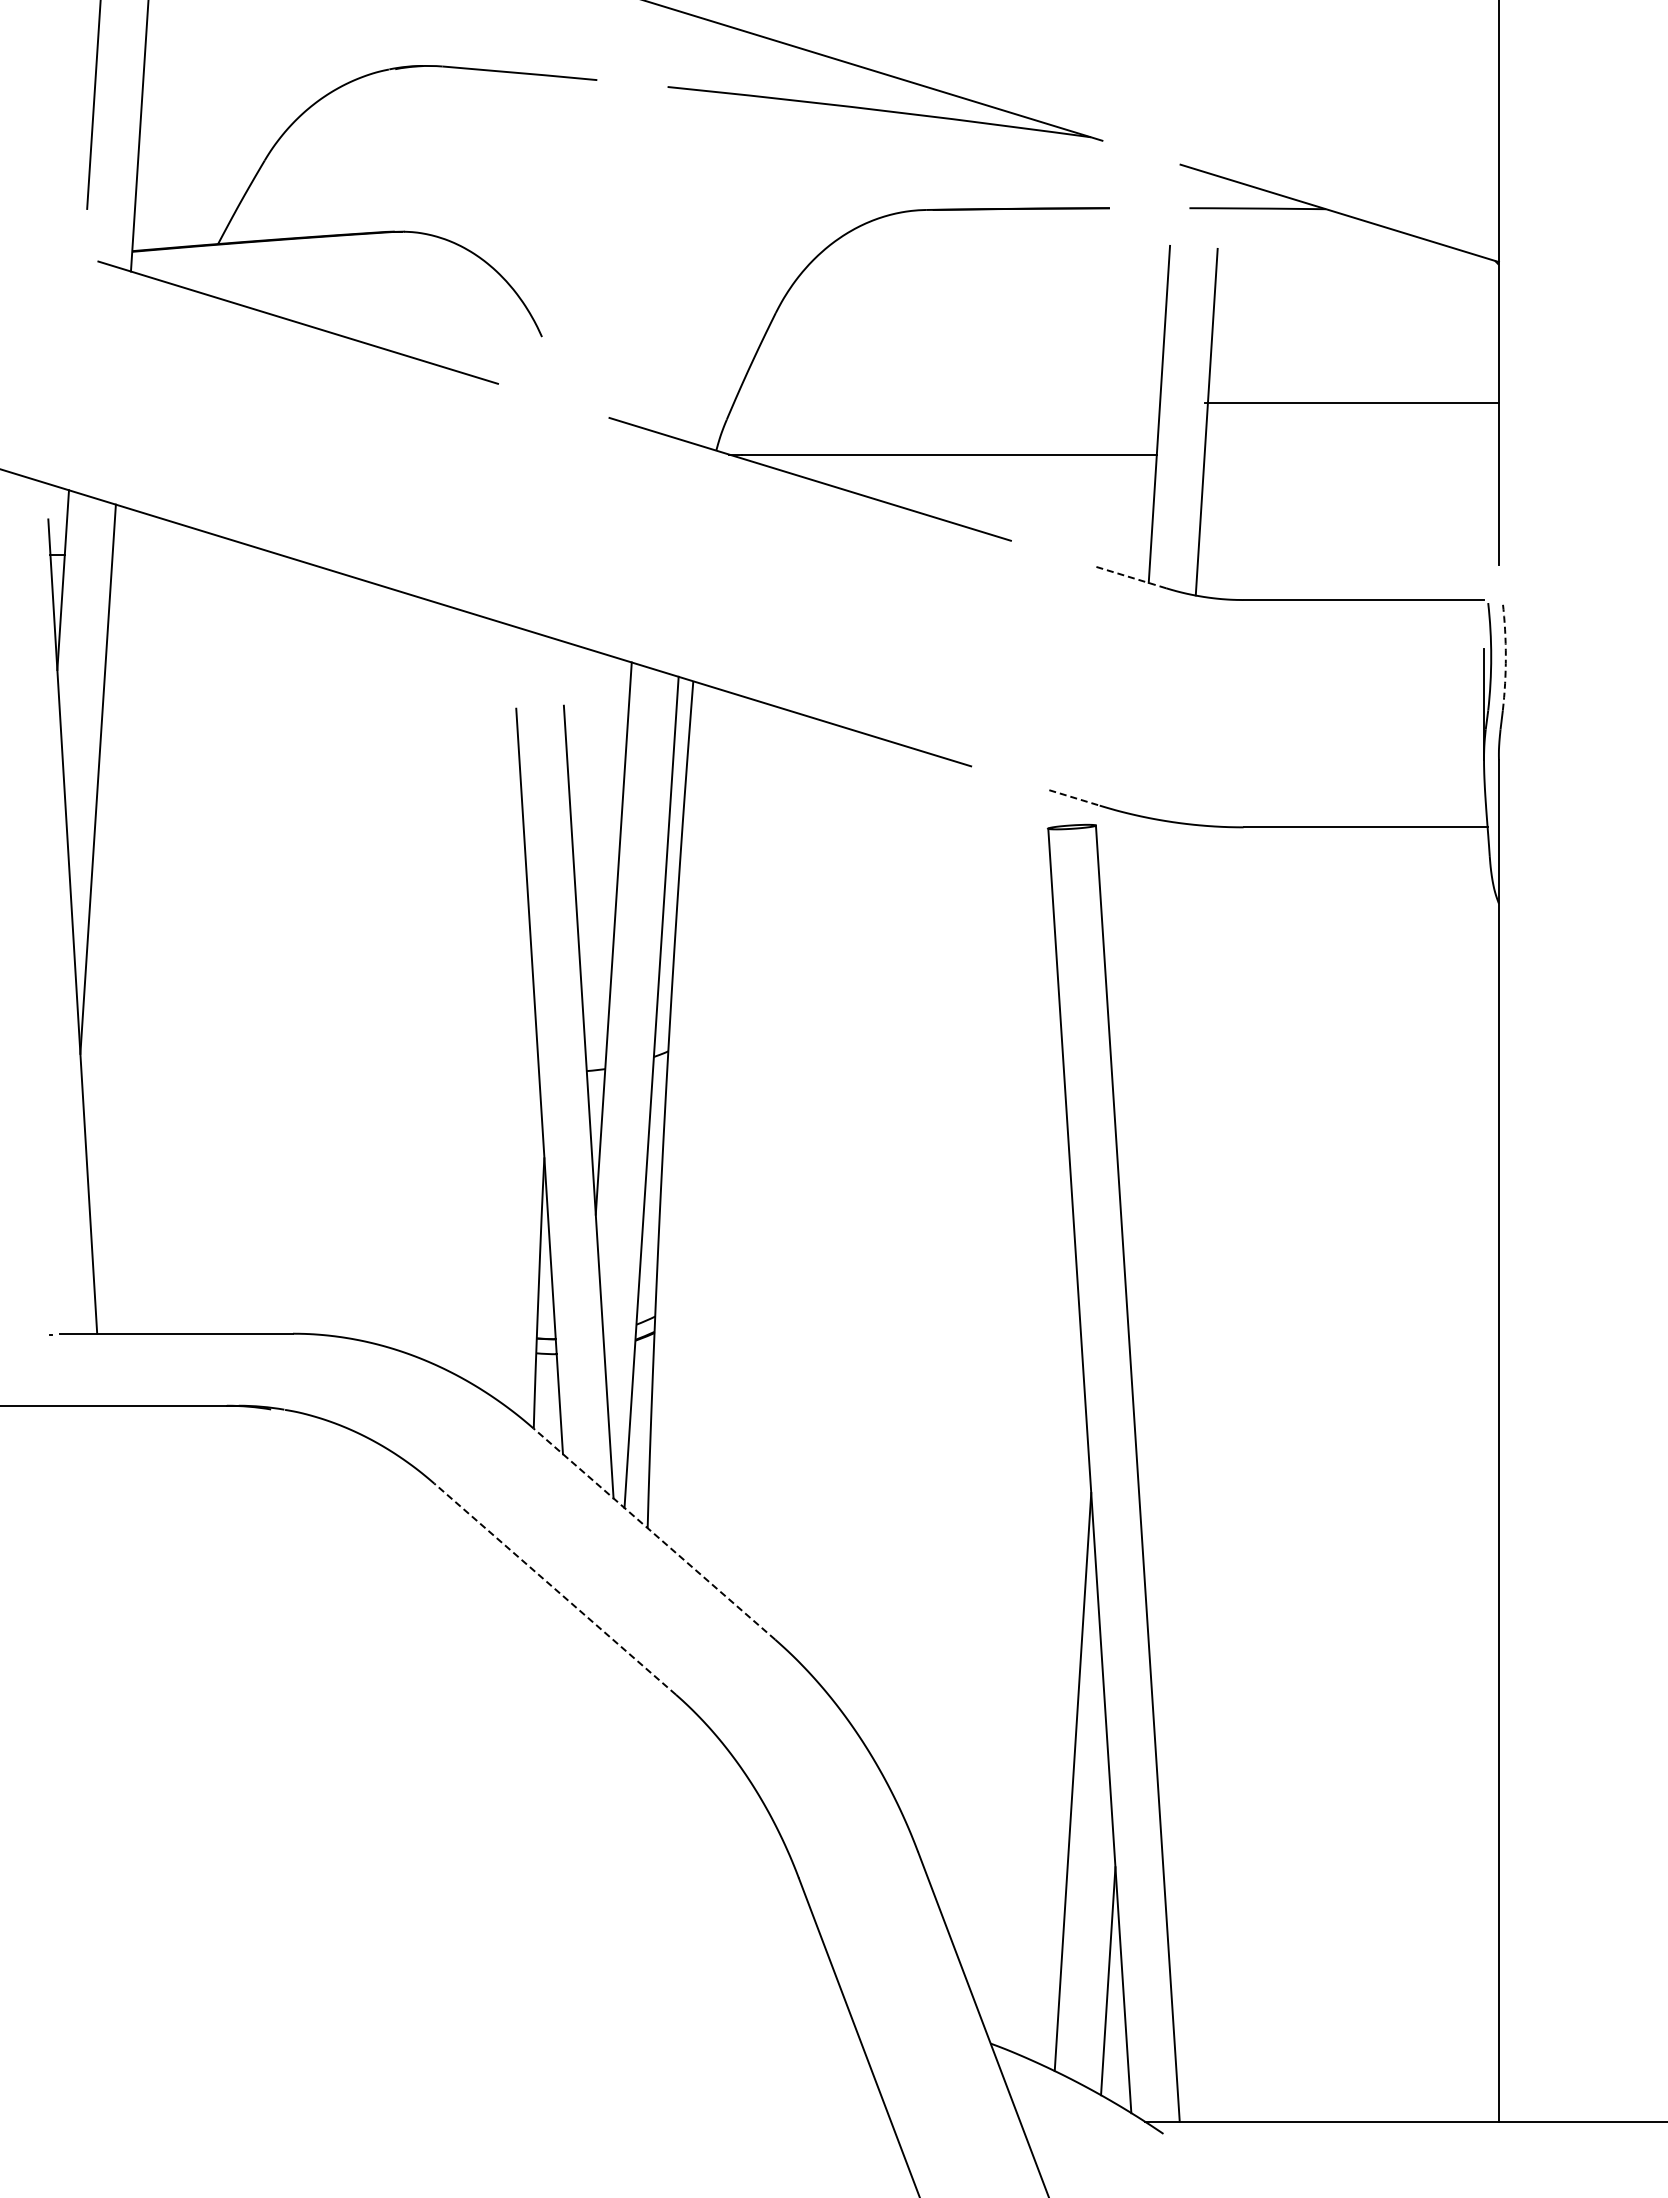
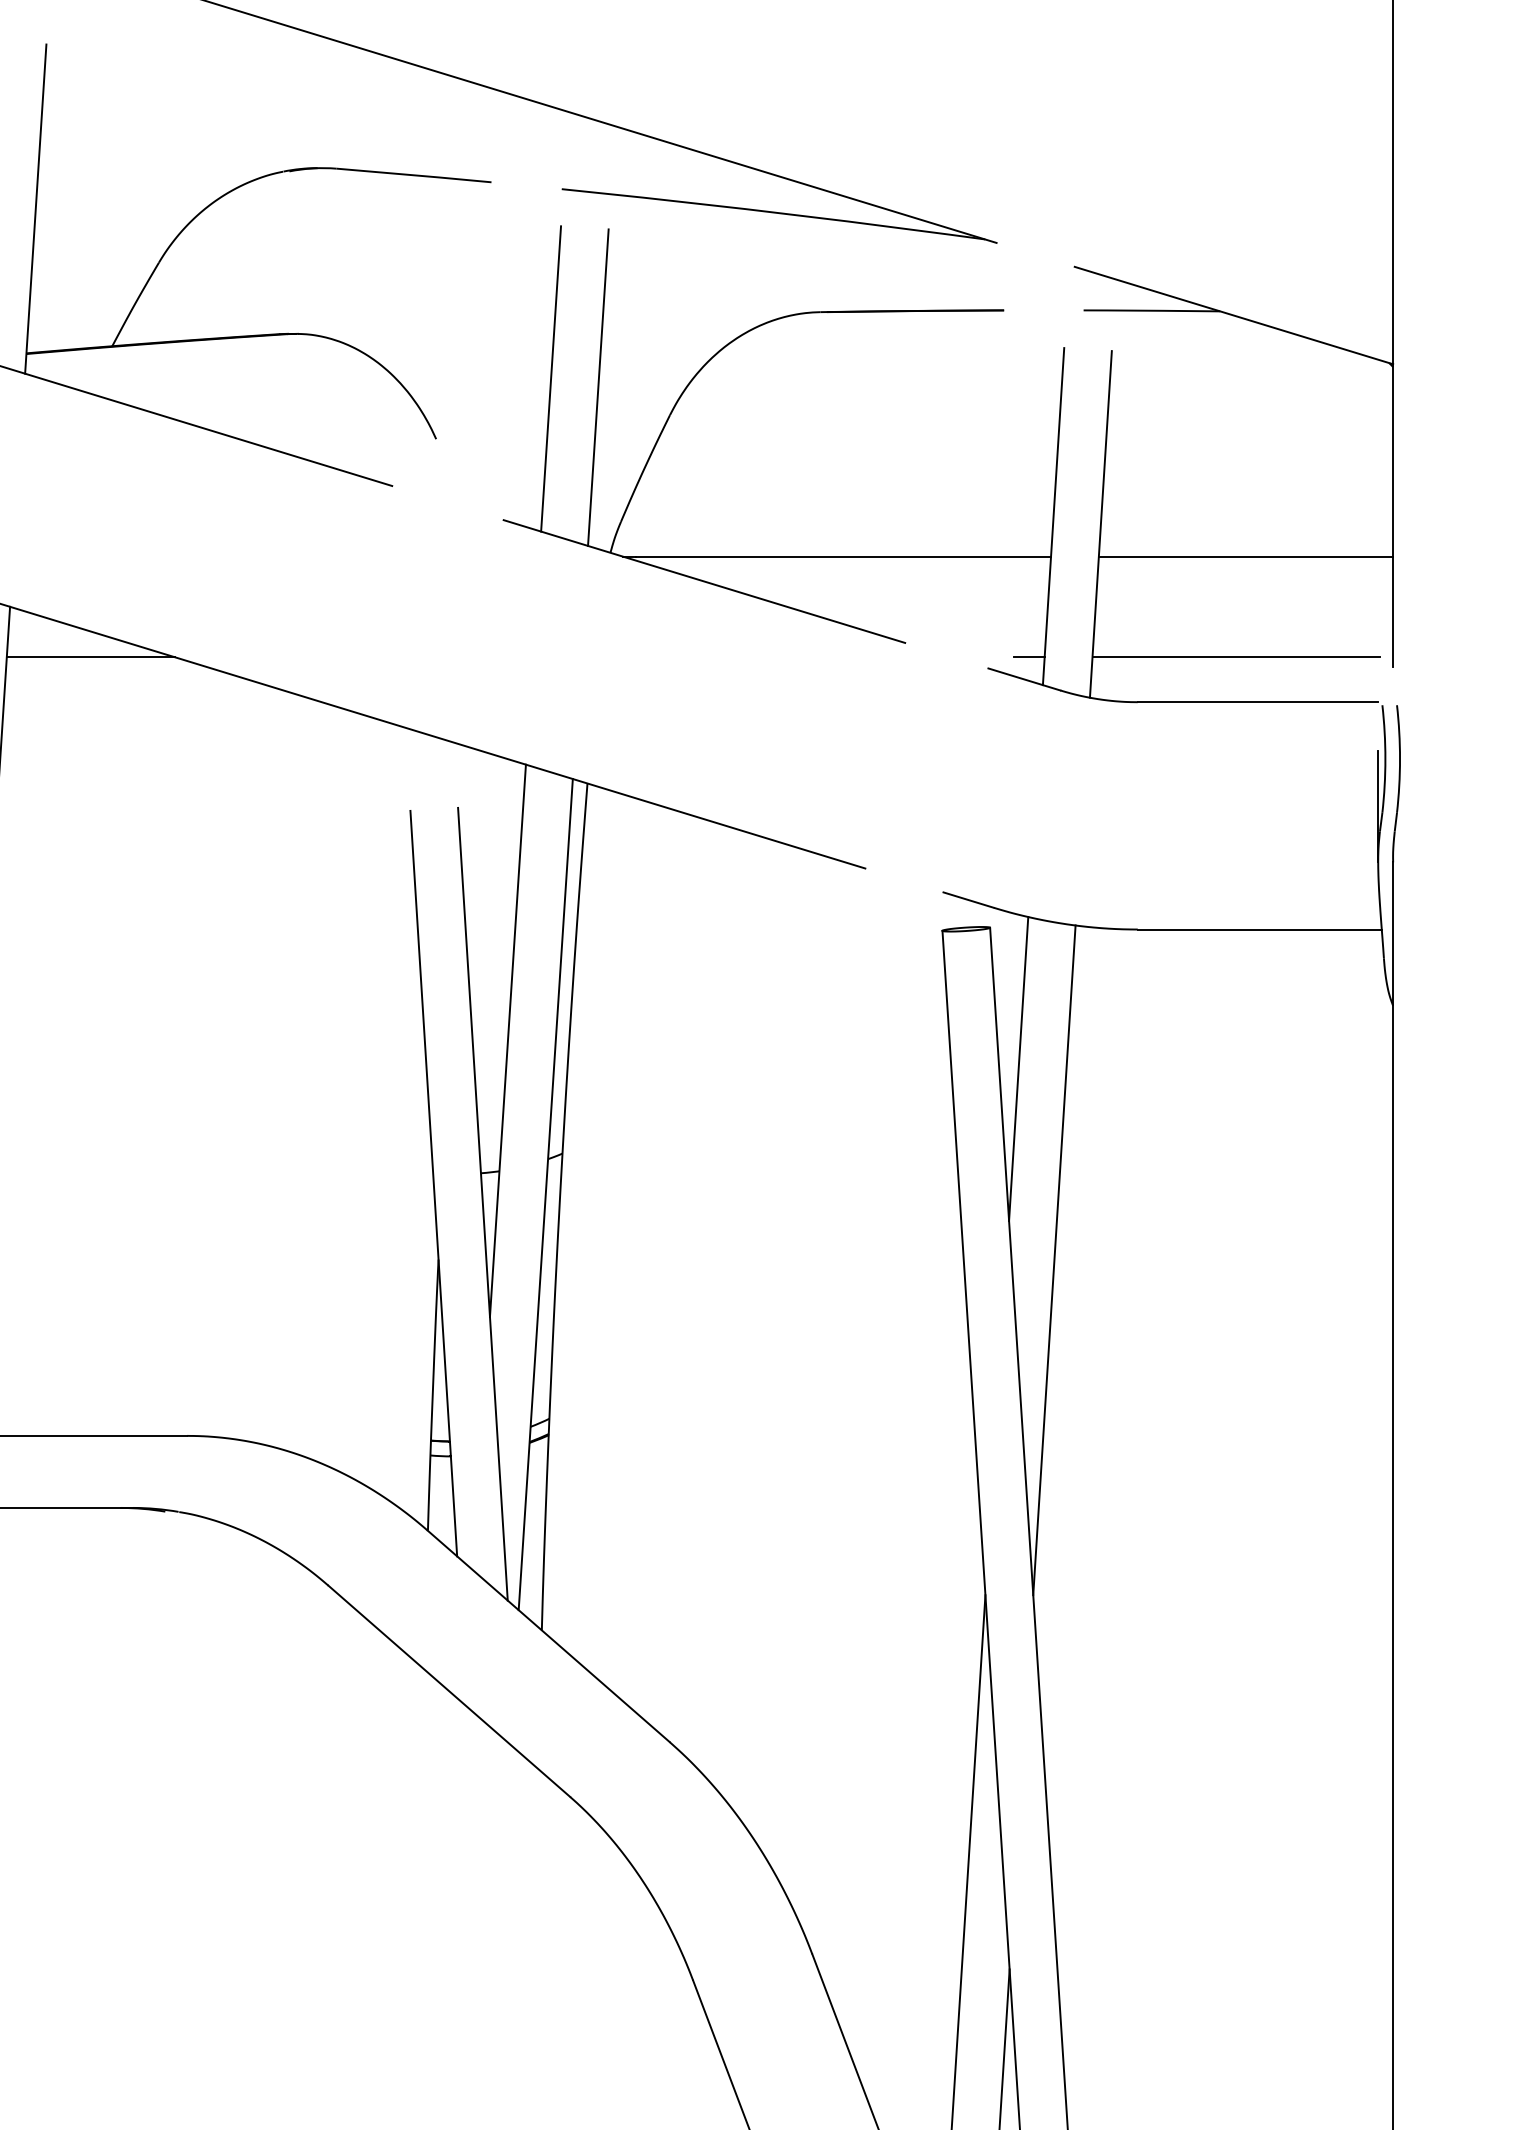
line: (656, 276) -> (550, 378), added
line: (703, 285) -> (597, 387), added
line: (1351, 402) -> (1245, 556), moved
line: (196, 555) -> (90, 657), added
line: (1135, 555) -> (1029, 657), added
line: (1341, 555) -> (1235, 657), added
line: (1130, 577) -> (1024, 679), dashed -> solid
arc: (1505, 656) -> (1399, 758), dashed -> solid
line: (1075, 798) -> (969, 900), dashed -> solid
line: (1124, 966) -> (1018, 1068), added
line: (1160, 1158) -> (1054, 1260), added
line: (654, 1533) -> (548, 1635), dashed -> solid
line: (554, 1588) -> (448, 1690), dashed -> solid

